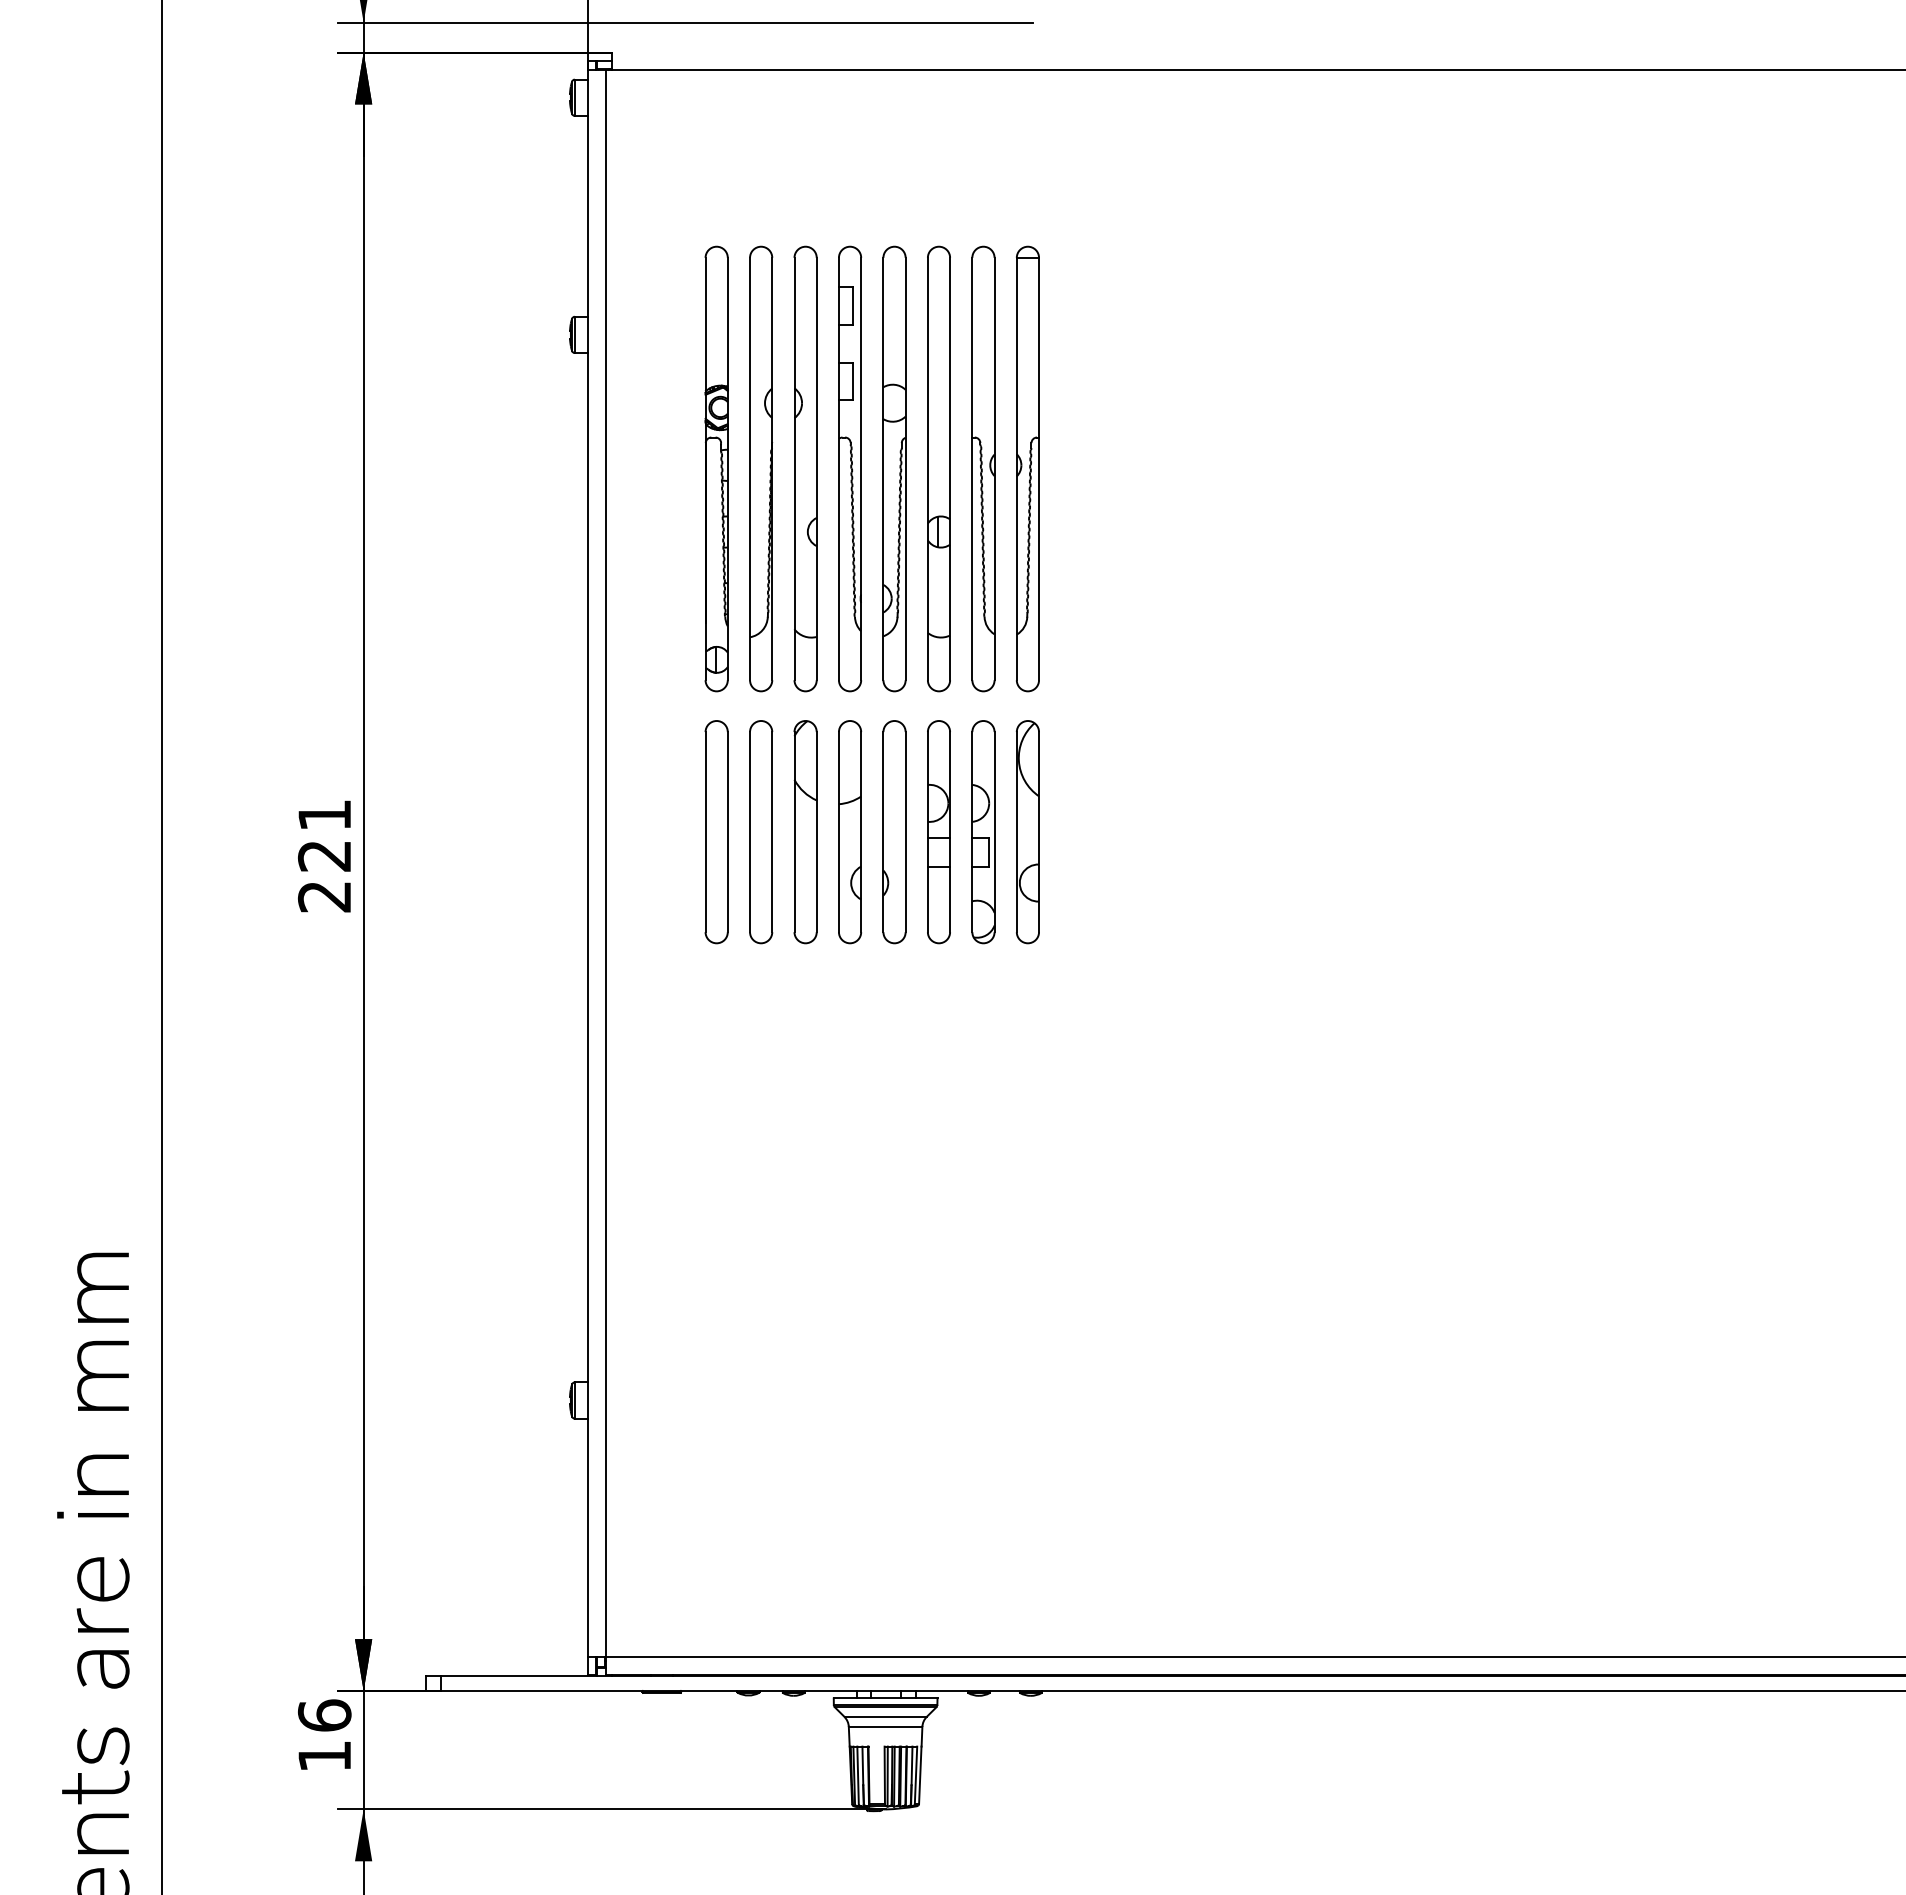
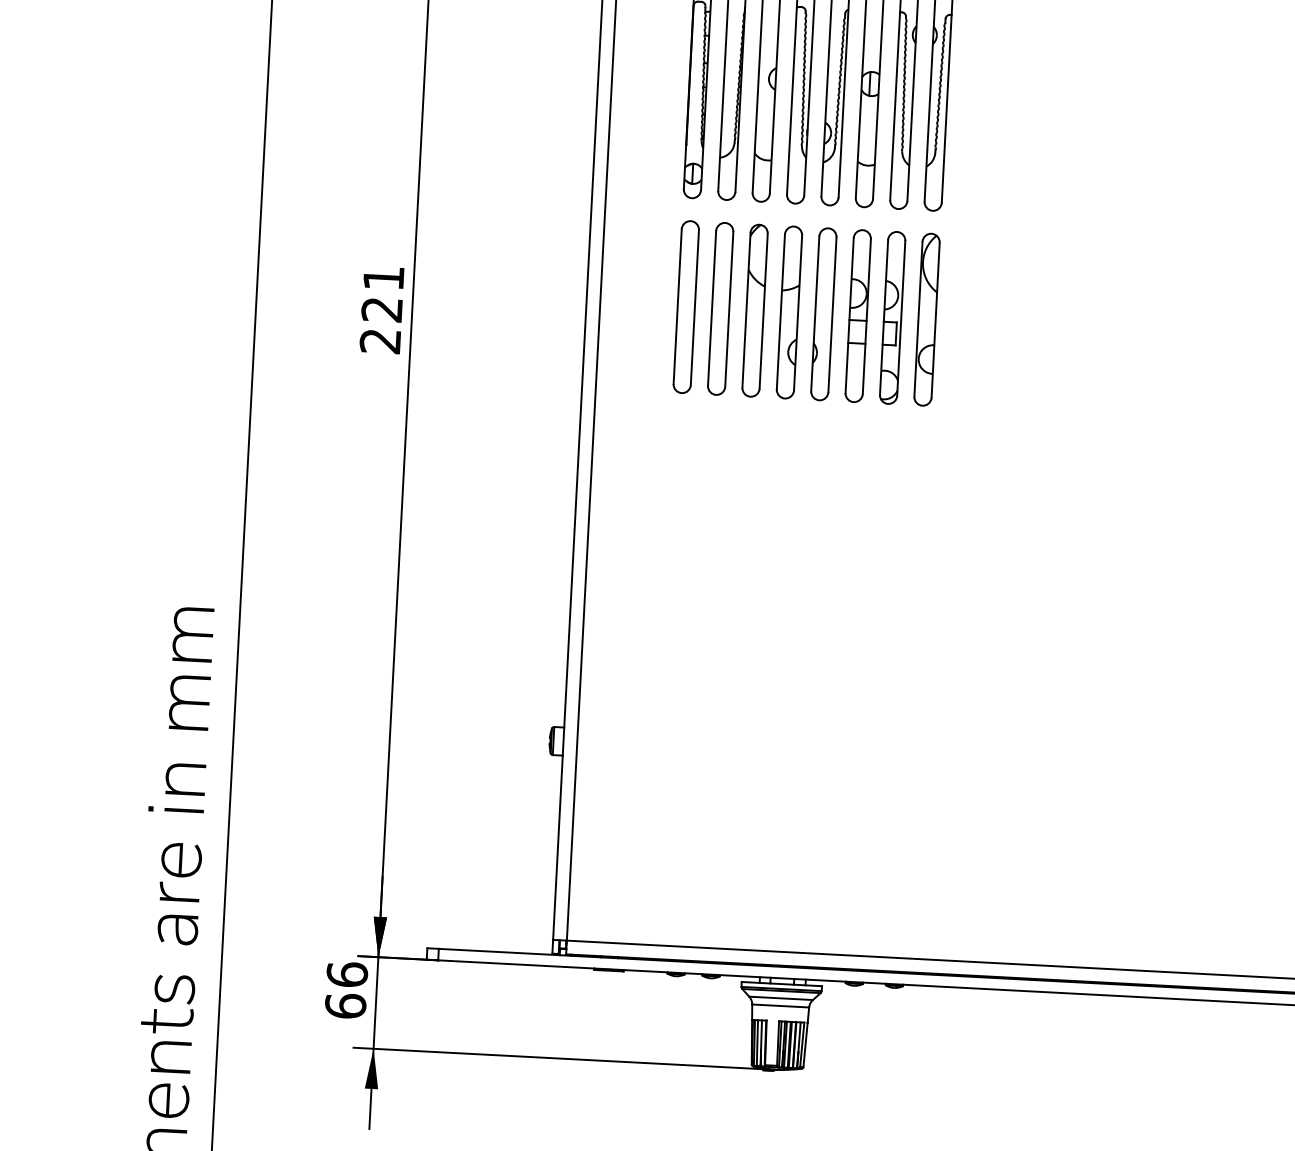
text: (324, 1756) -> (345, 1006), 16 -> 66

